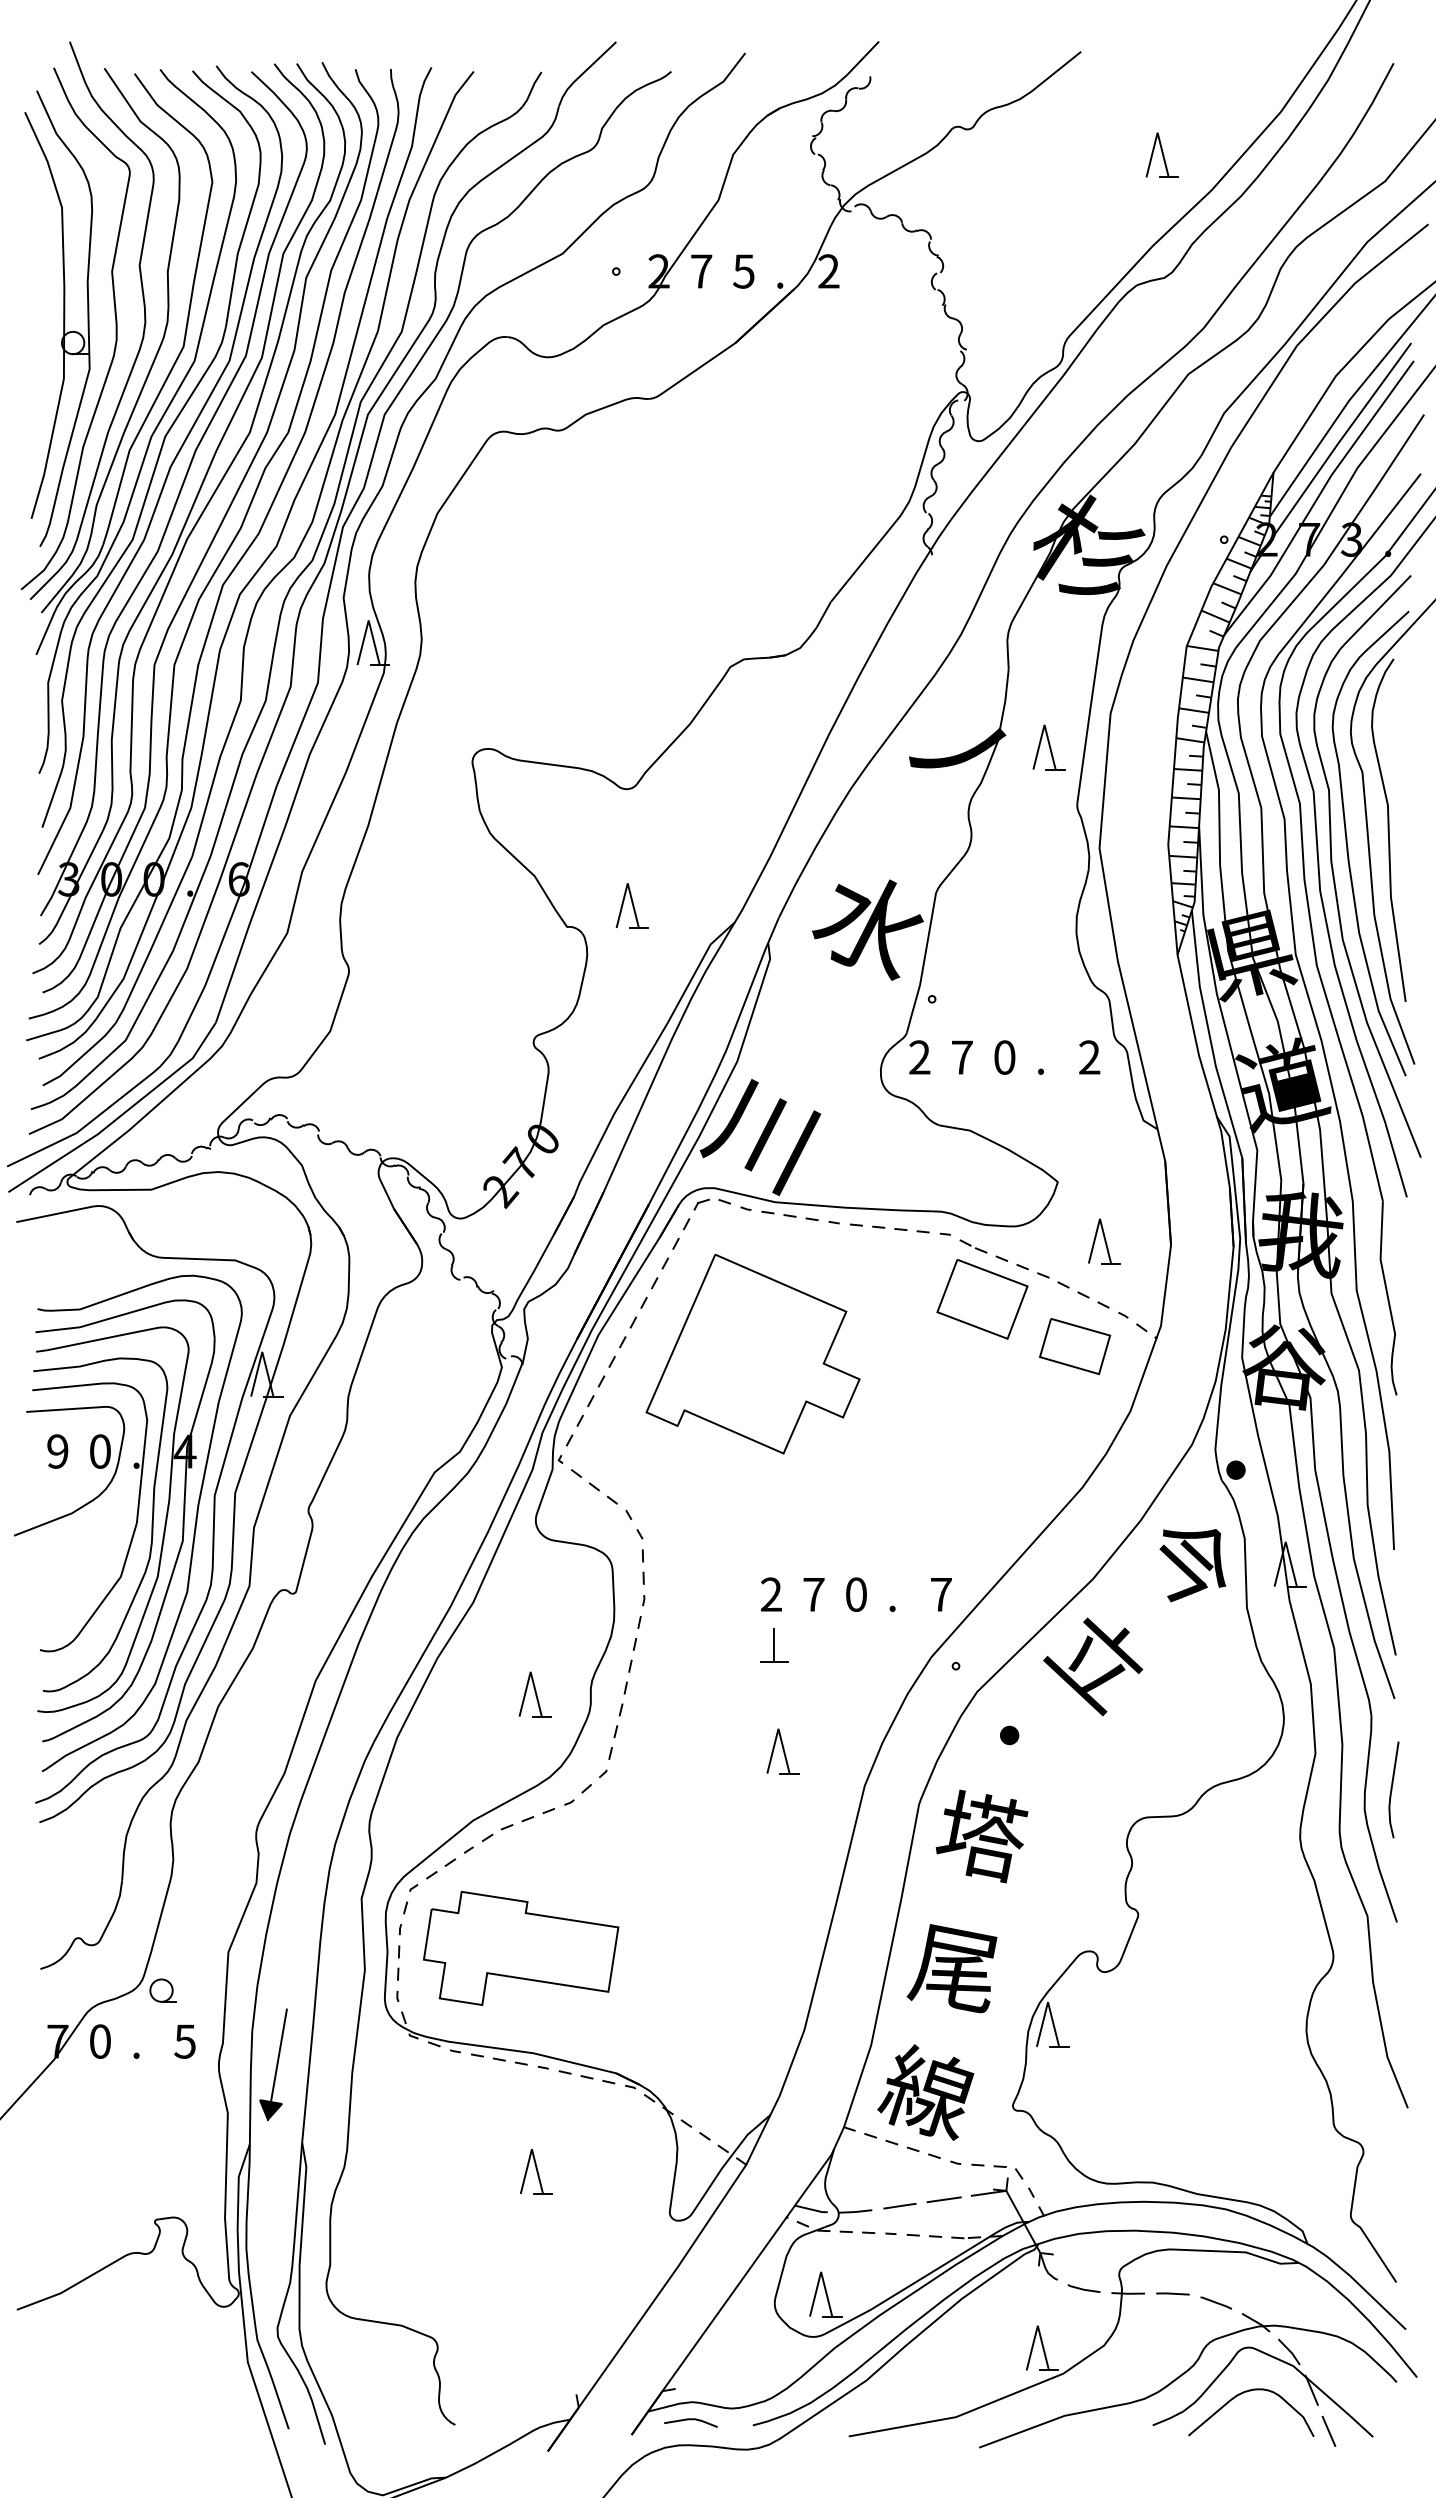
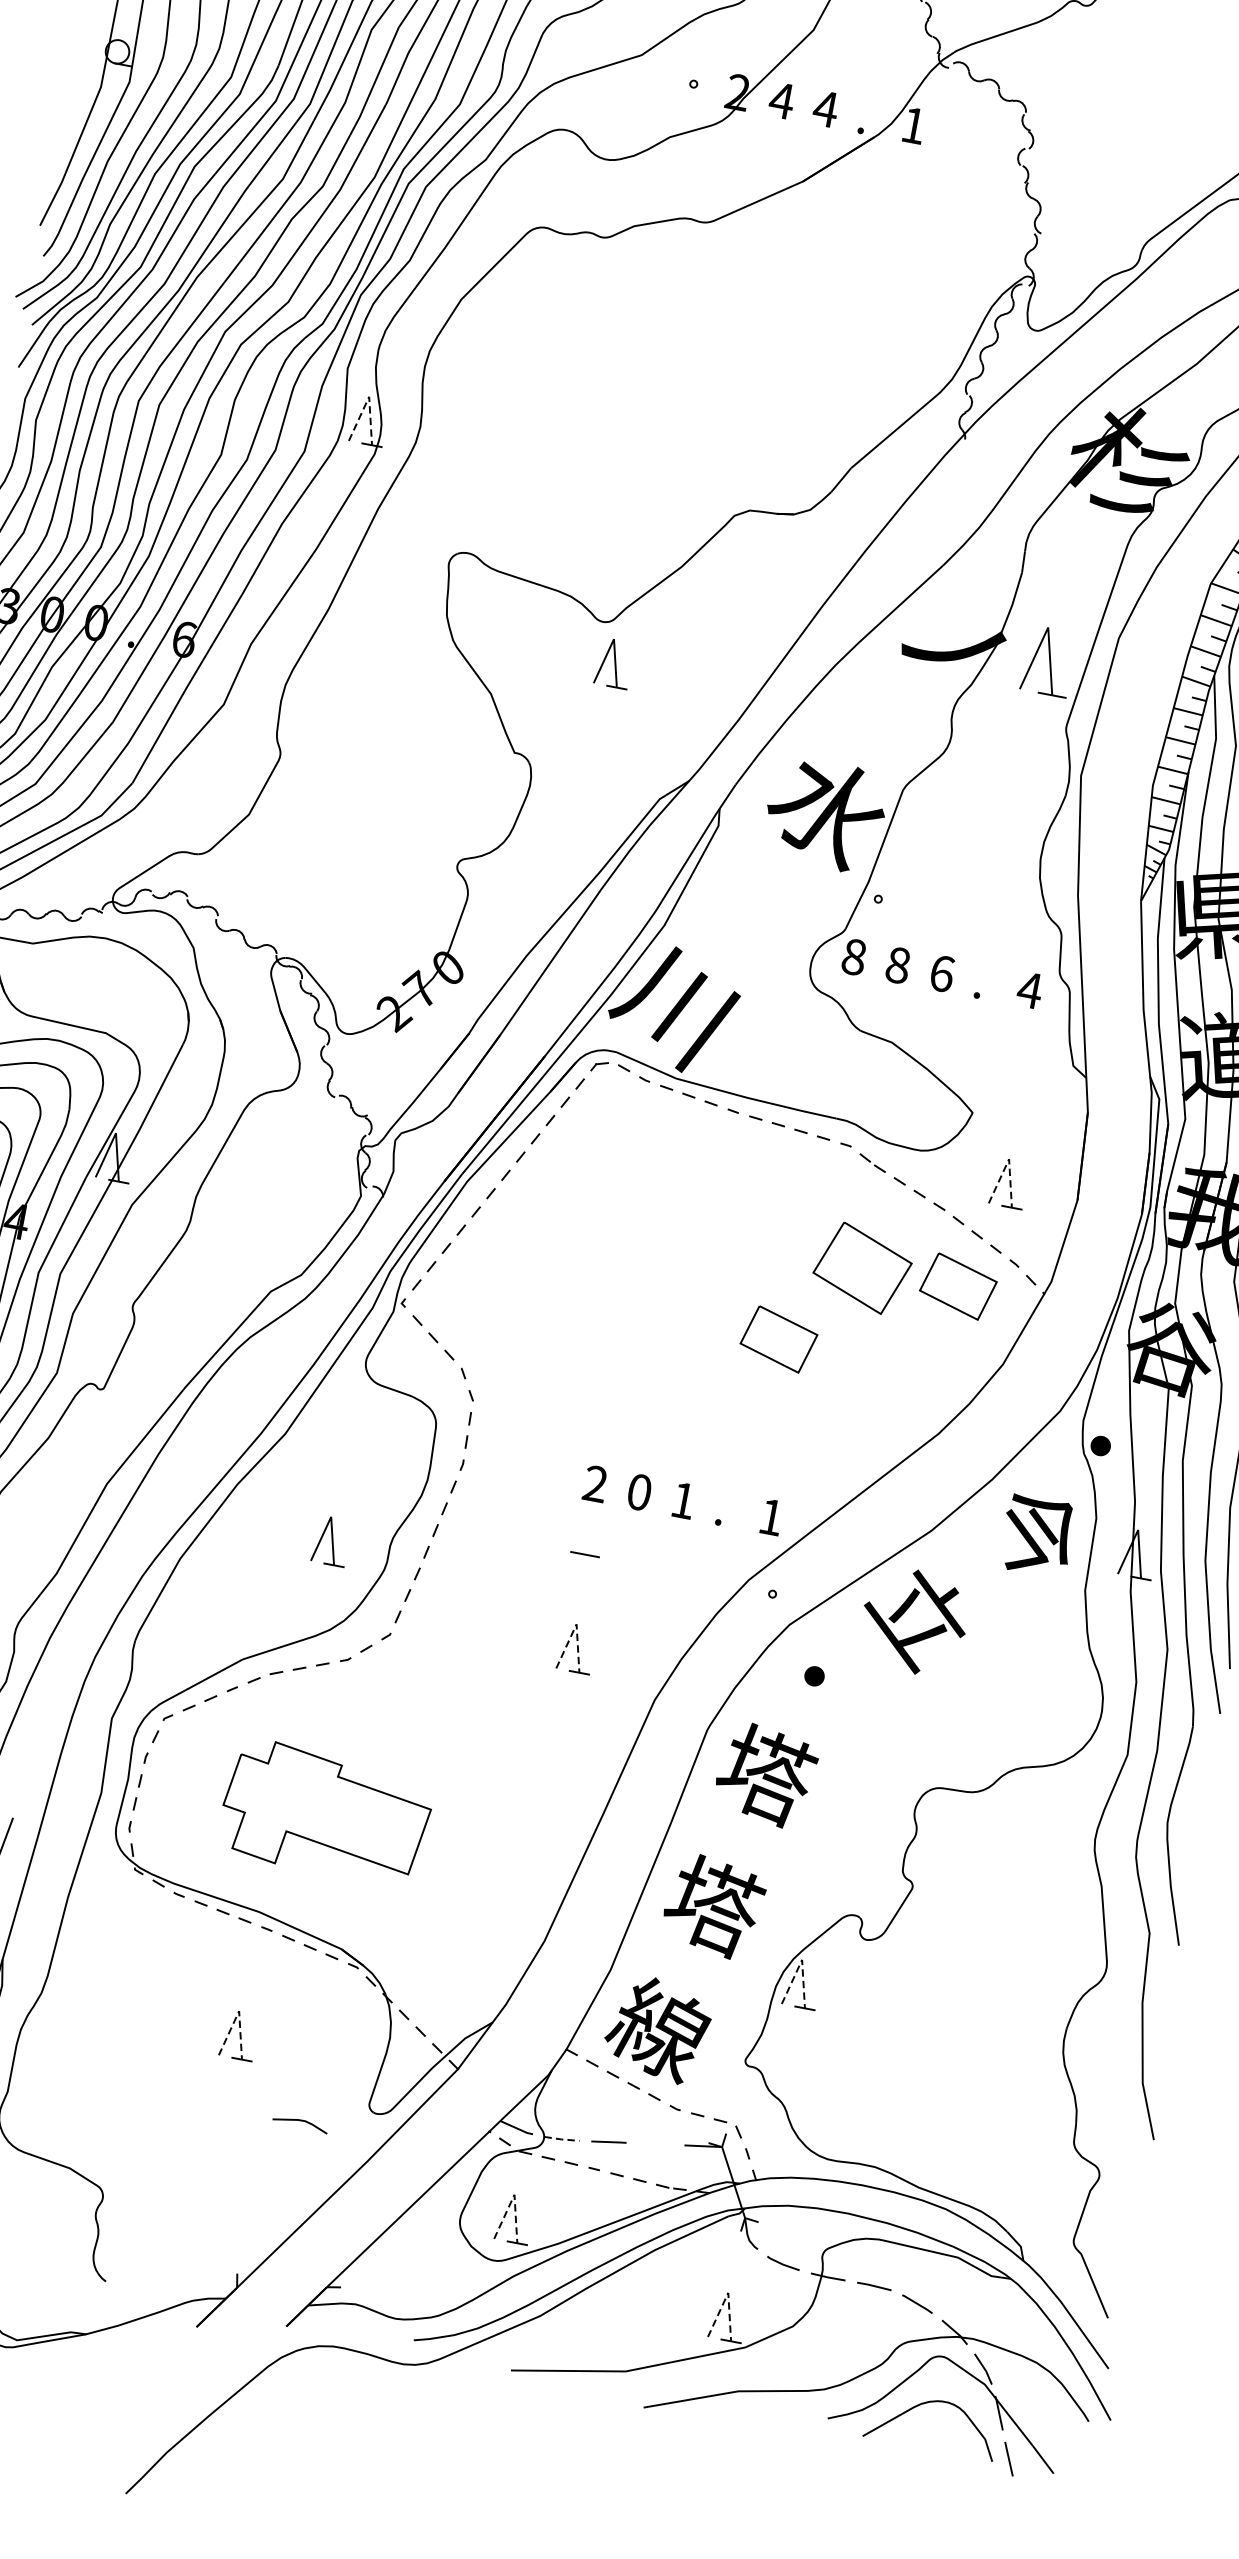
text: (701, 271) -> (781, 100), 7 -> 4
text: (743, 271) -> (825, 108), 5 -> 4
text: (828, 271) -> (913, 125), 2 -> 1
line: (368, 620) -> (368, 396), solid -> dashed
part: (1048, 747) -> (1048, 661), size x1.4
part: (631, 905) -> (613, 662), moved
text: (919, 1057) -> (853, 956), 2 -> 8
text: (961, 1057) -> (897, 965), 7 -> 8
text: (1004, 1057) -> (941, 973), 0 -> 6
text: (1089, 1057) -> (1029, 990), 2 -> 4
line: (1099, 1218) -> (1008, 1158), solid -> dashed
part: (982, 1299) -> (862, 1268), moved
part: (752, 1354) -> (622, 1231), removed
part: (917, 1427) -> (779, 1339), added
text: (813, 1594) -> (639, 1492), 7 -> 0
text: (856, 1594) -> (683, 1500), 0 -> 1
text: (941, 1594) -> (771, 1517), 7 -> 1
line: (774, 1645) -> (588, 1537), removed
line: (778, 1728) -> (576, 1623), solid -> dashed
line: (1392, 1789) -> (1200, 1807), removed
part: (521, 1947) -> (326, 1811), moved
text: (954, 1967) -> (712, 1905), 尾 -> 塔
line: (1048, 2002) -> (802, 1960), solid -> dashed
line: (531, 2149) -> (238, 2011), solid -> dashed
line: (943, 2199) -> (655, 2143), removed
line: (855, 2212) -> (561, 2139), solid -> dashed
line: (821, 2271) -> (514, 2194), solid -> dashed
line: (1037, 2325) -> (728, 2292), solid -> dashed
line: (690, 2420) -> (300, 2121), moved

